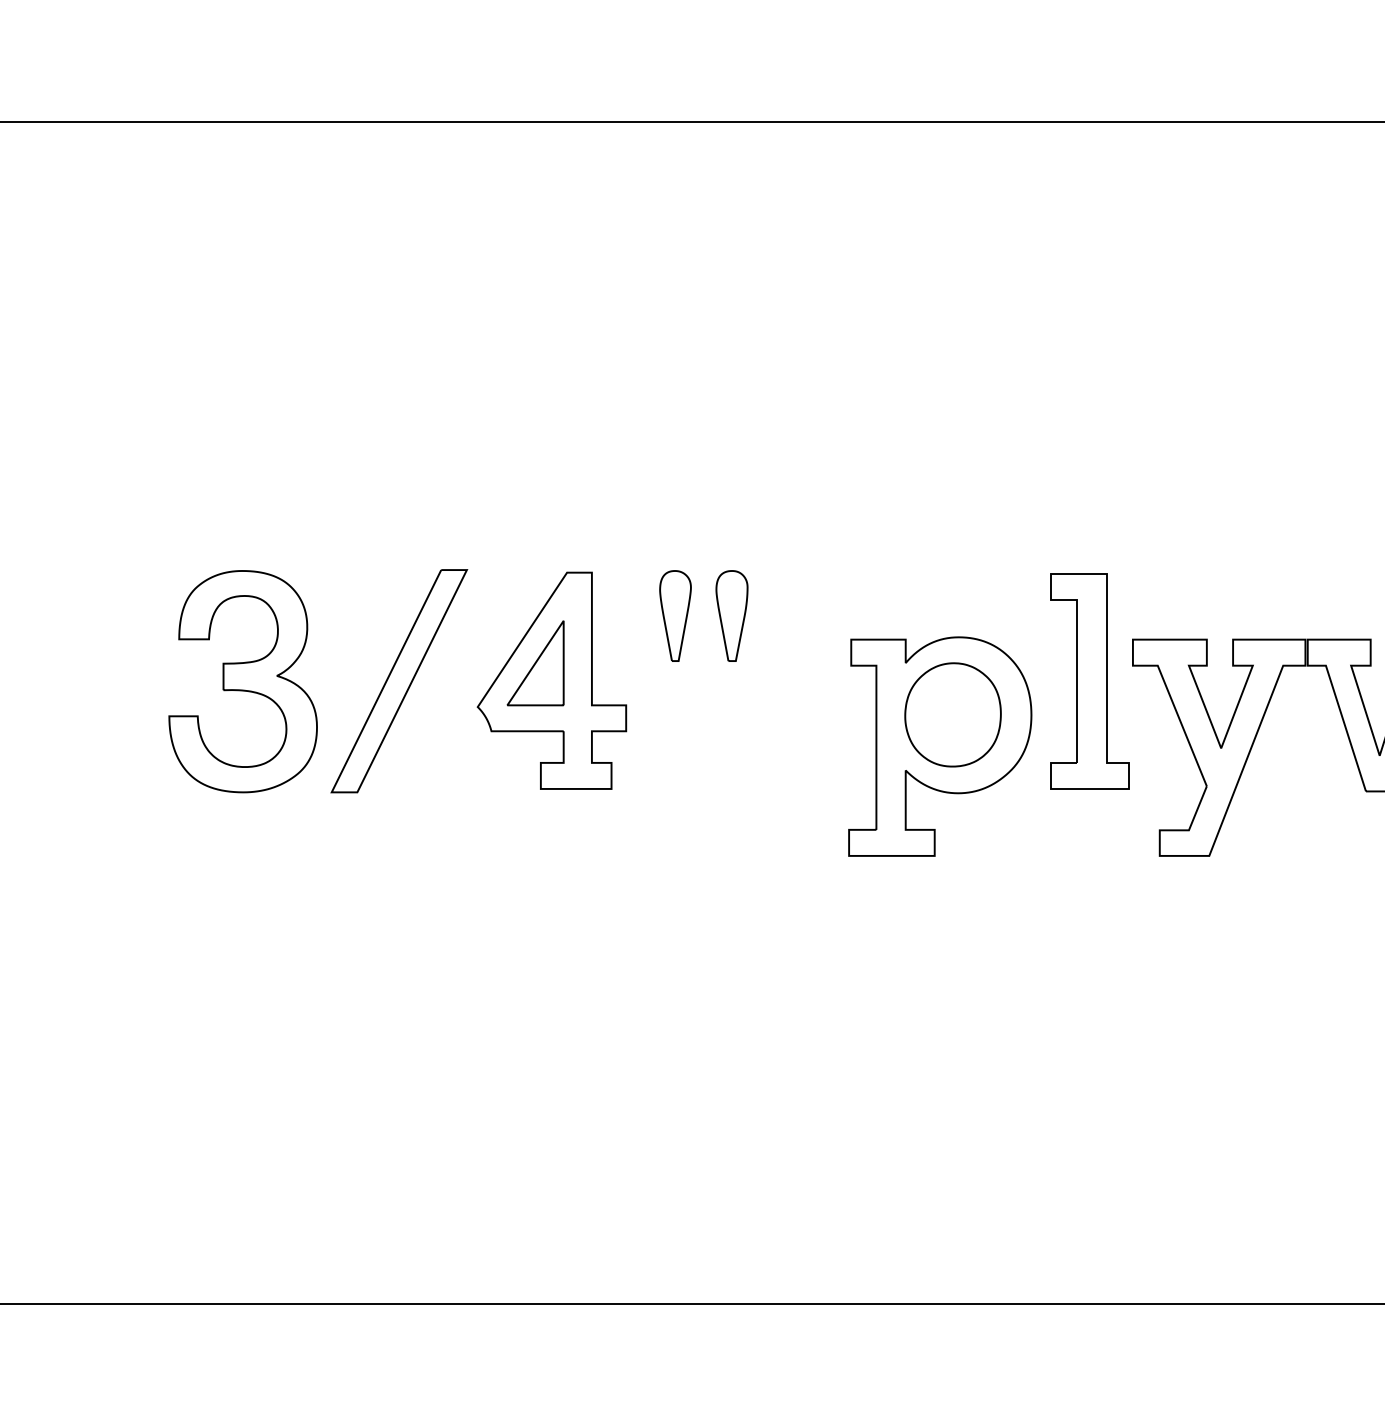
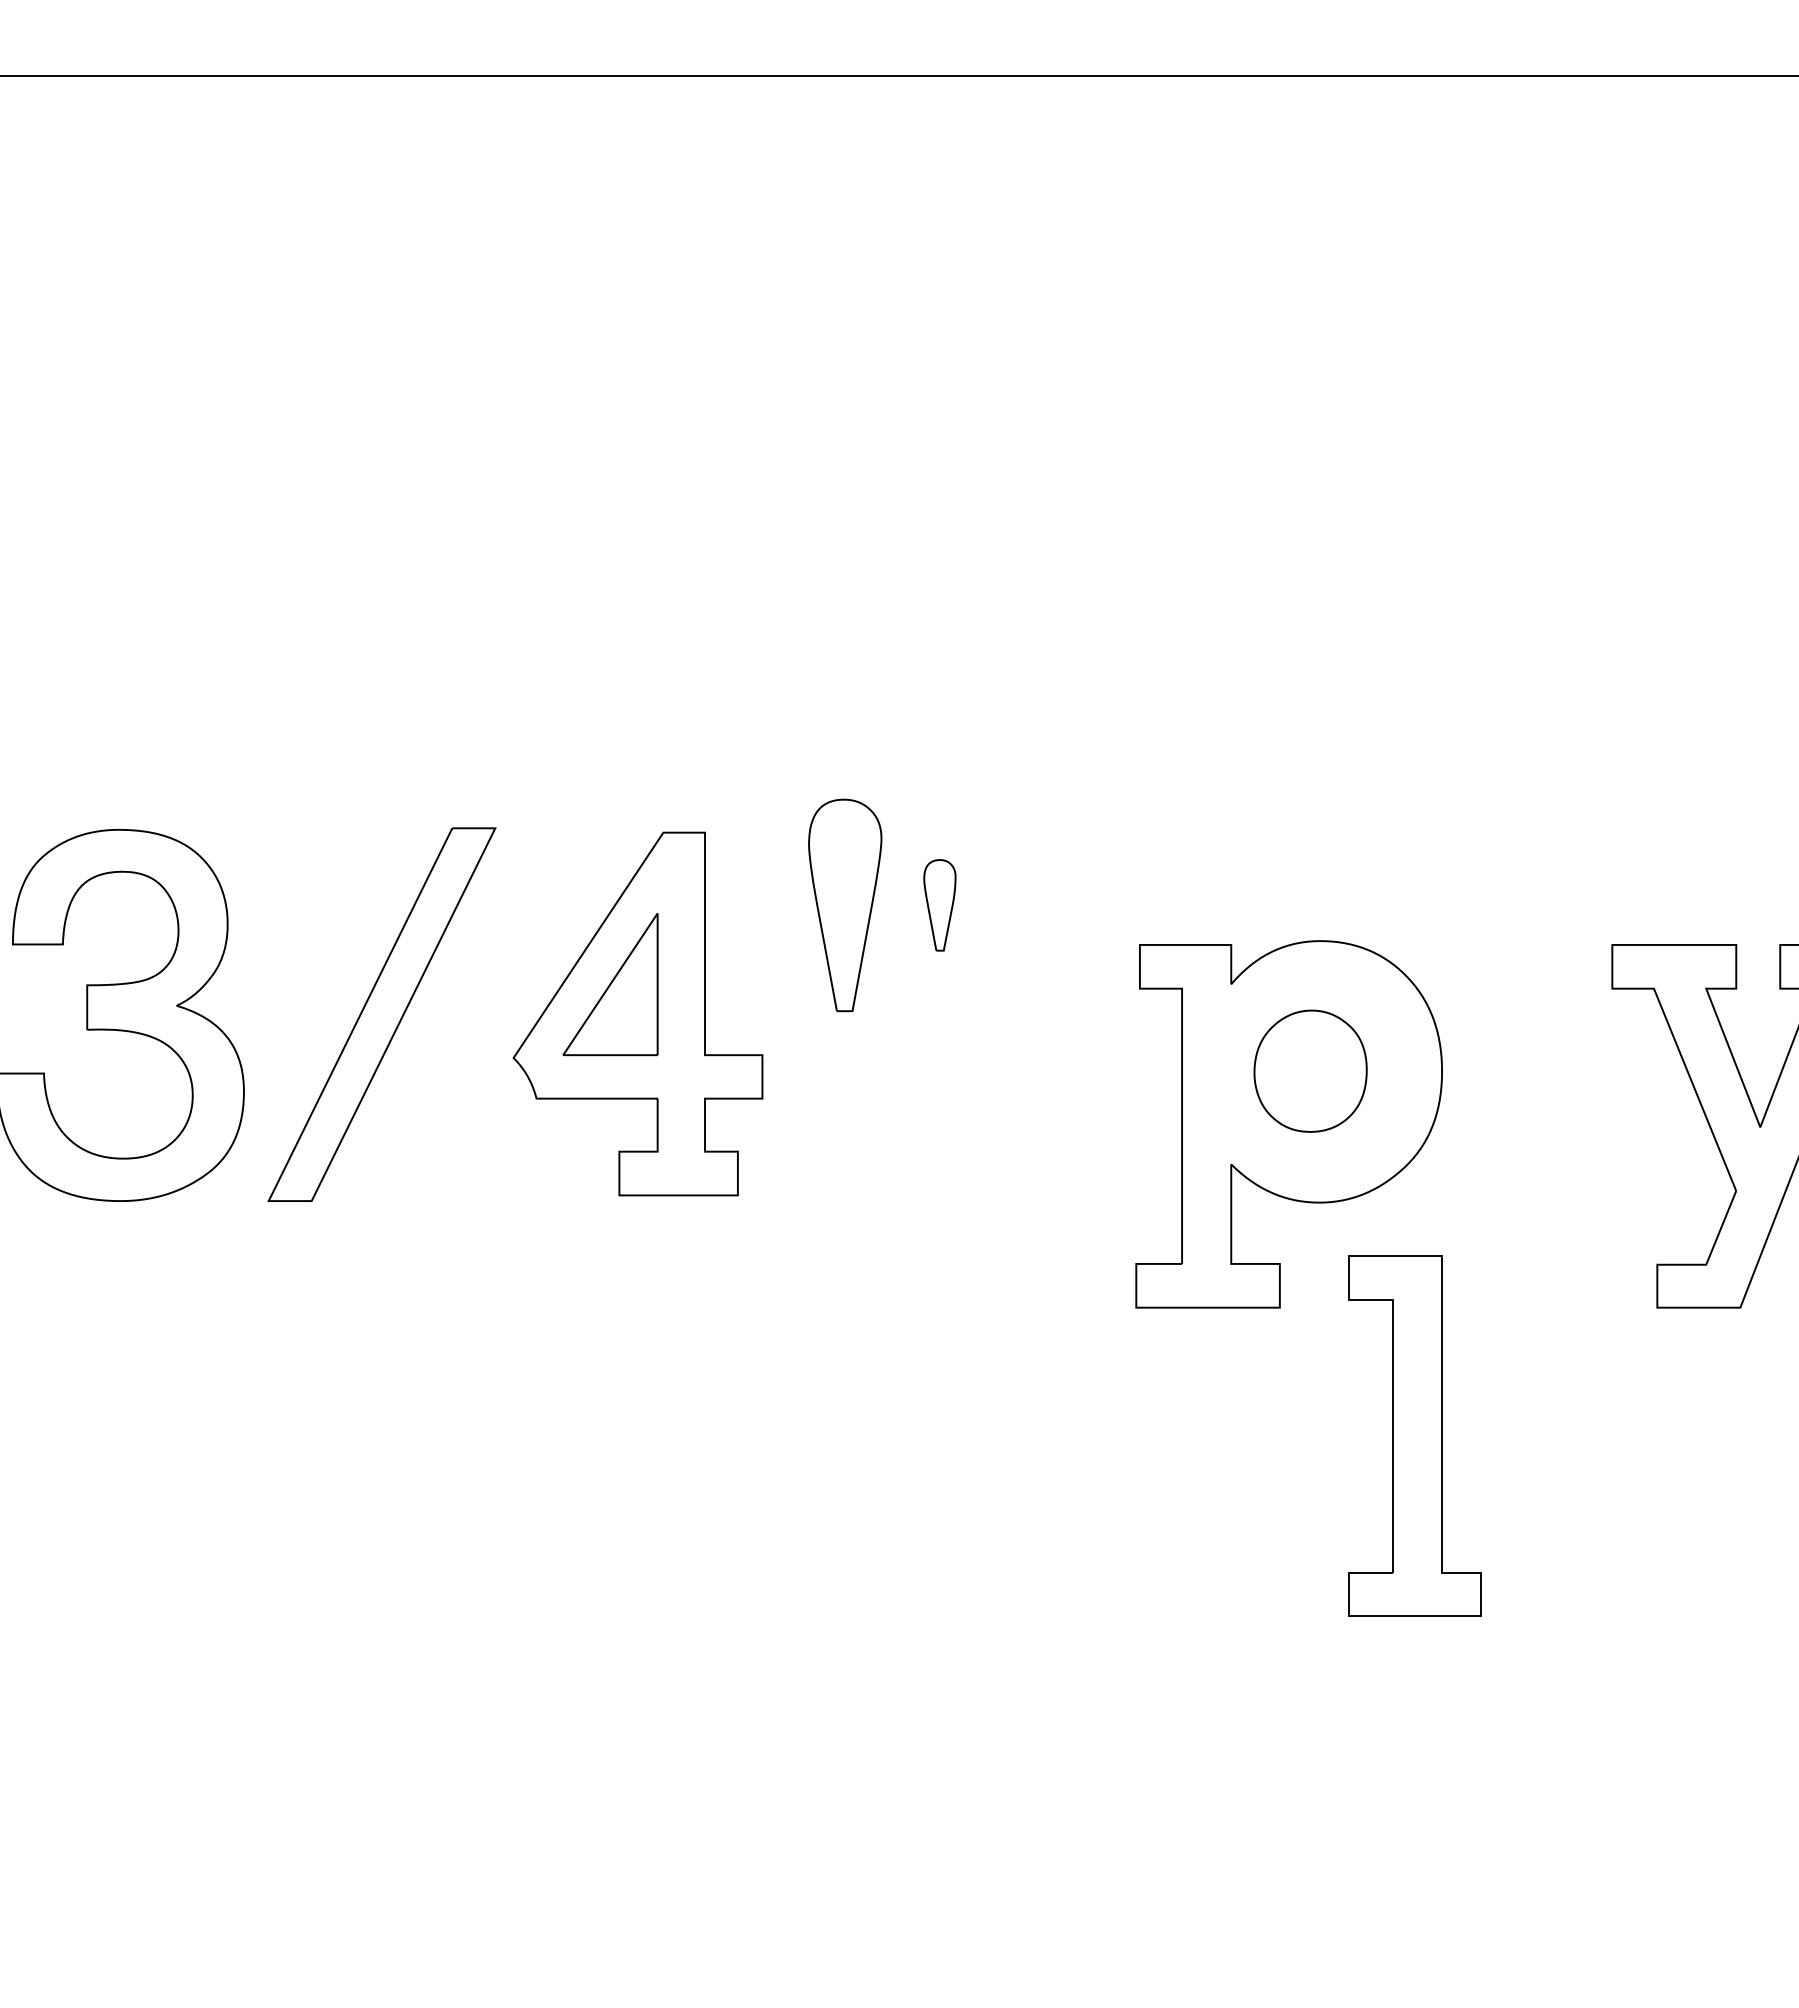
part: (675, 615) -> (845, 904), size x1.4
part: (731, 615) -> (939, 904), size x0.6
part: (1089, 681) -> (1413, 1436), moved
part: (952, 714) -> (1309, 1070), size x0.7

